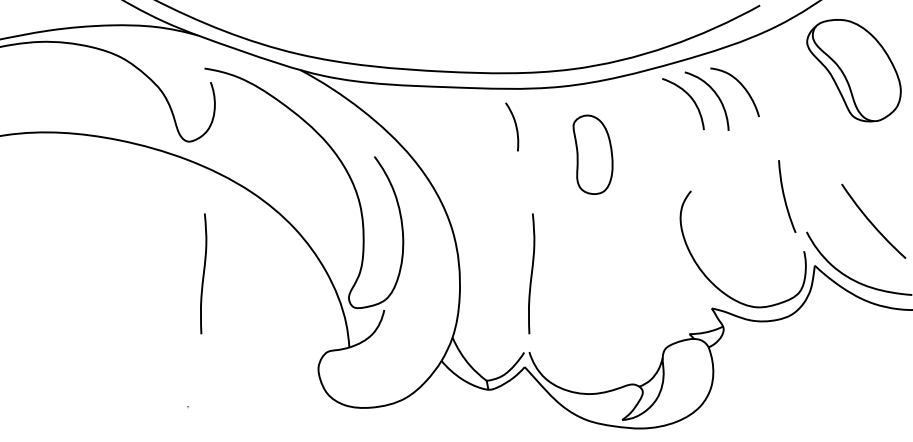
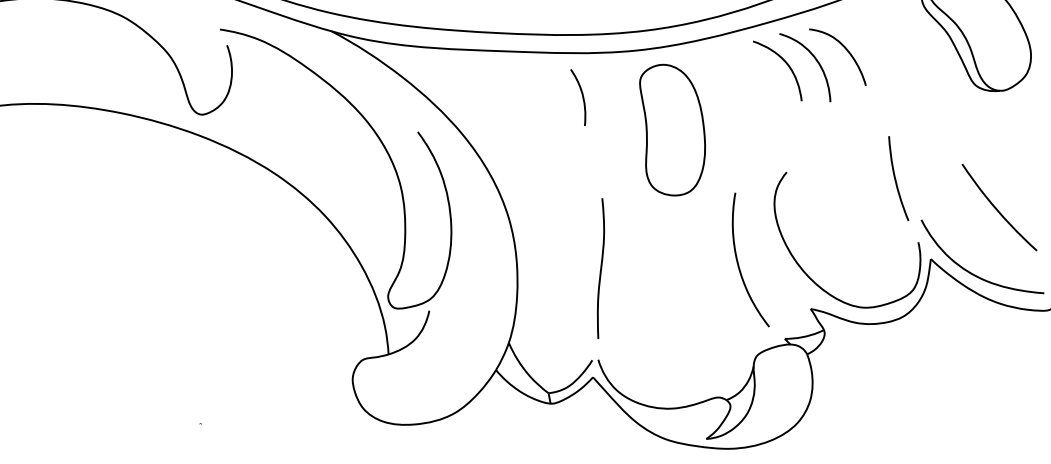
part: (592, 154) -> (671, 129), size x1.43
curve: (650, 269) -> (739, 263), added
curve: (203, 273) -> (218, 268), removed

